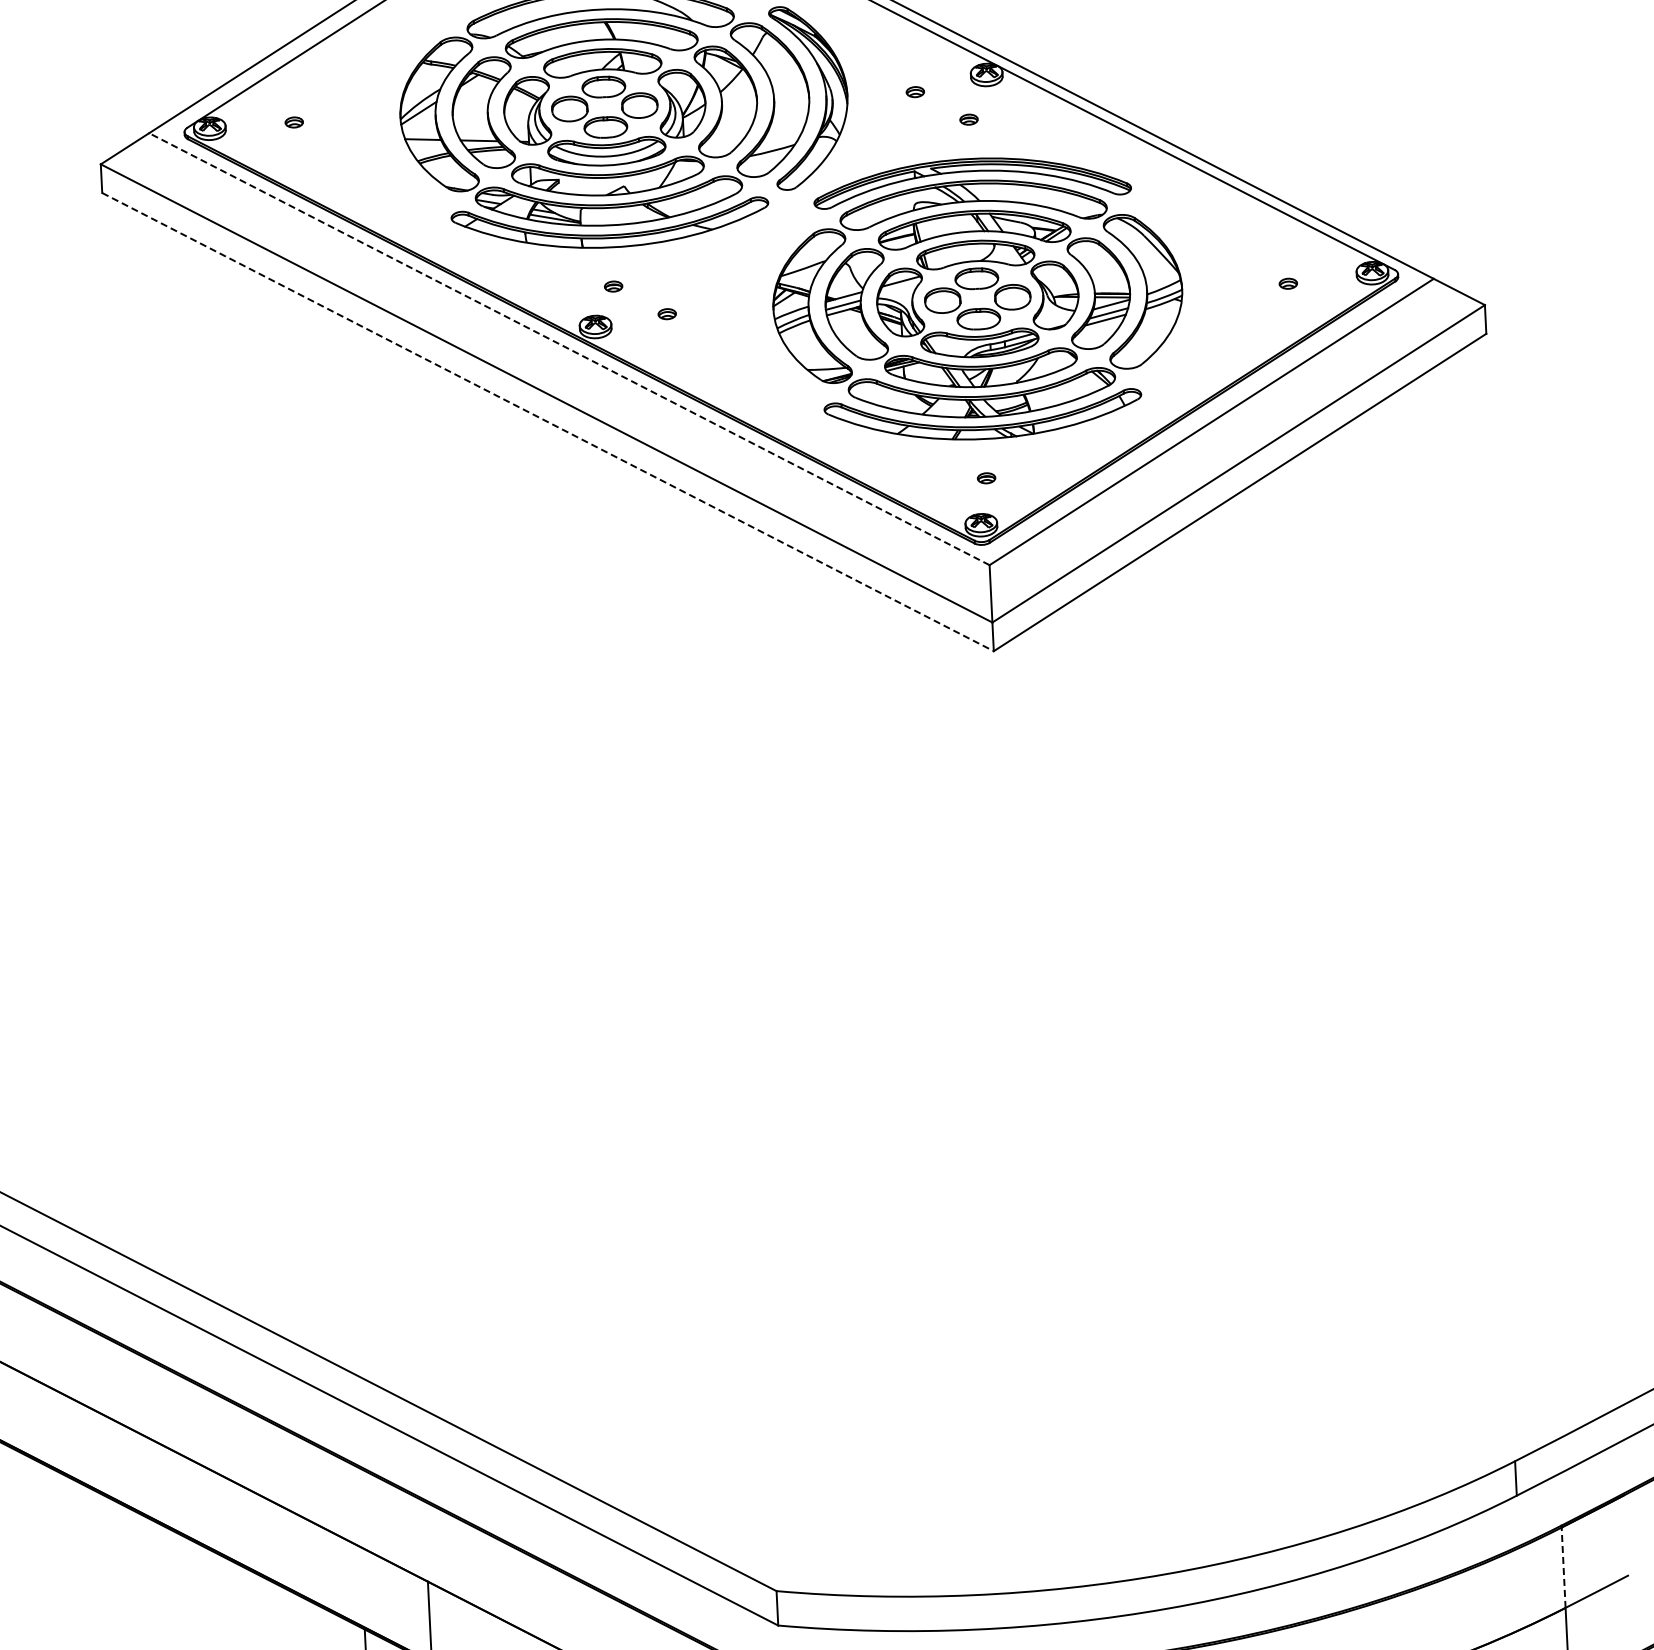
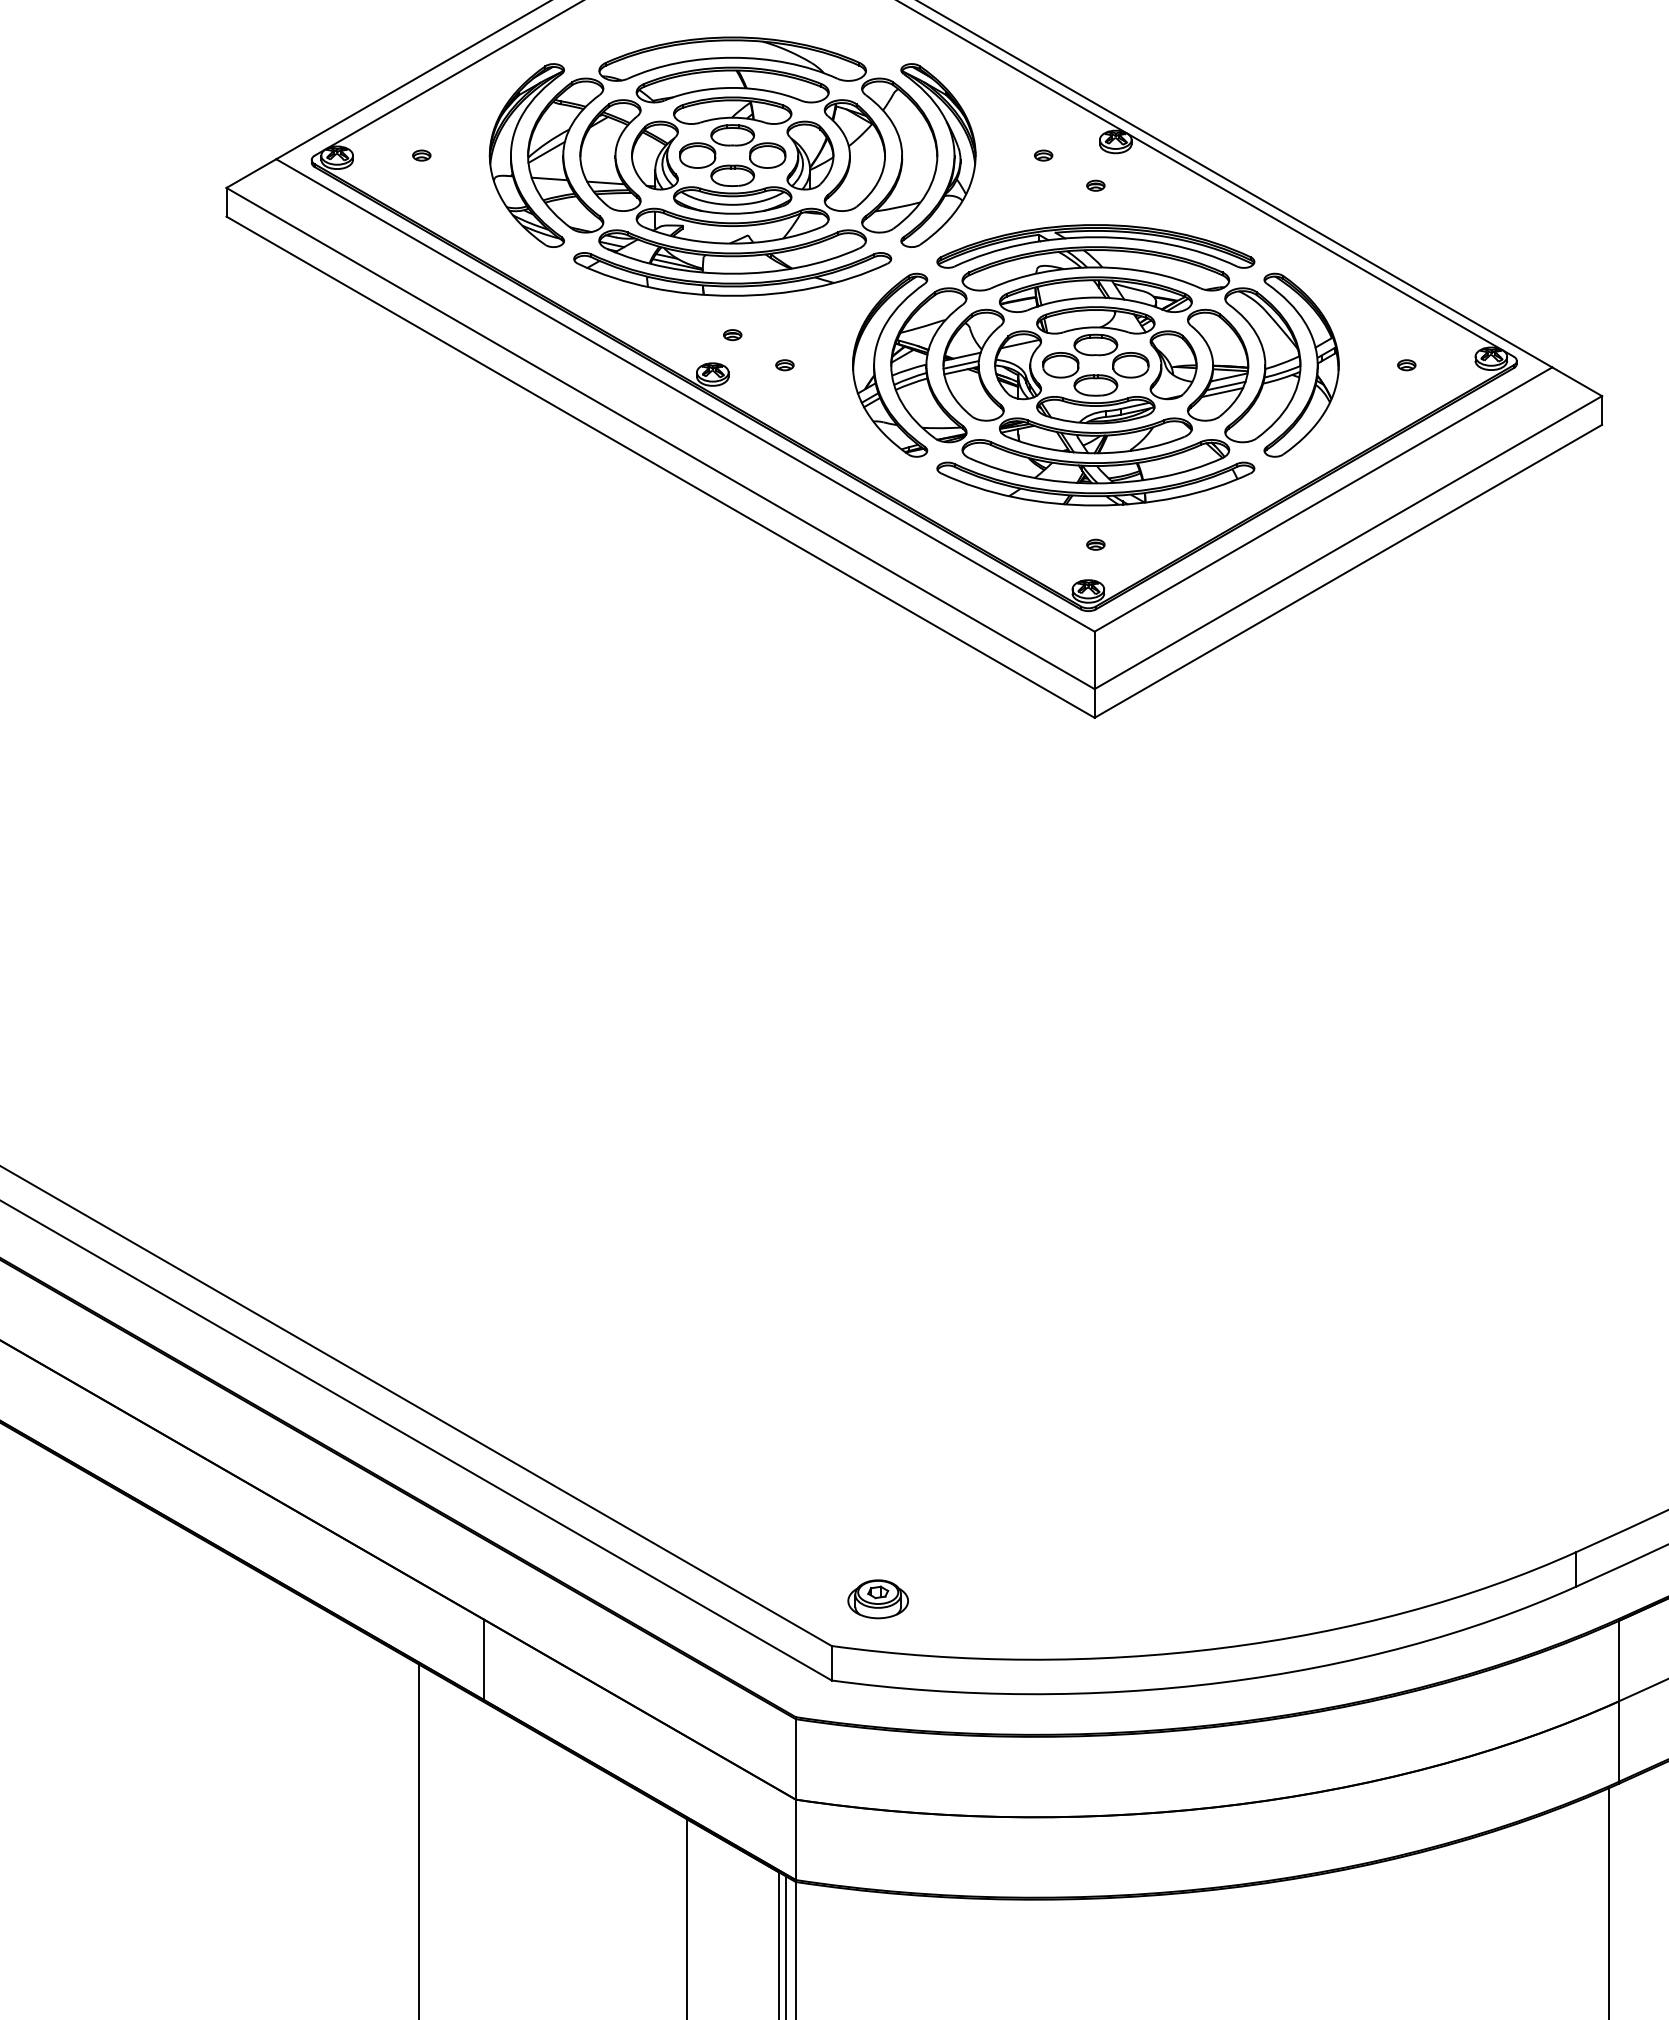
part: (383, 118) -> (511, 155), added
part: (1198, 287) -> (1316, 364), added
part: (757, 305) -> (875, 361), added
line: (569, 349) -> (685, 395), dashed -> solid
line: (548, 422) -> (661, 467), dashed -> solid
part: (819, 1542) -> (877, 1599), added
line: (1564, 1567) -> (1619, 1660), dashed -> solid

